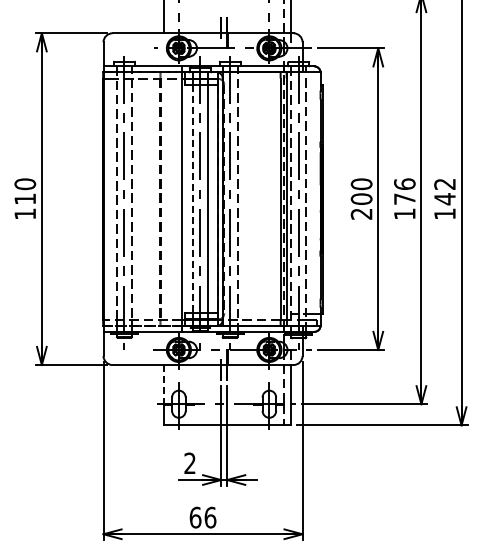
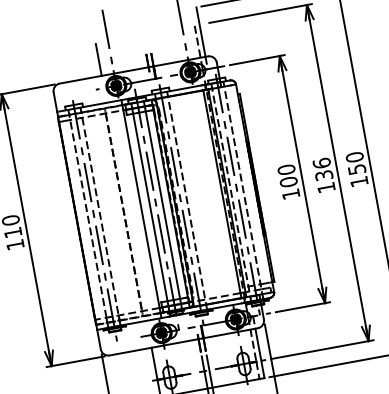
text: (444, 191) -> (355, 163), 142 -> 150
text: (404, 198) -> (323, 175), 176 -> 136
line: (192, 199) -> (150, 207), dashed -> solid
text: (361, 213) -> (290, 193), 200 -> 100
line: (163, 384) -> (154, 363), dashed -> solid

